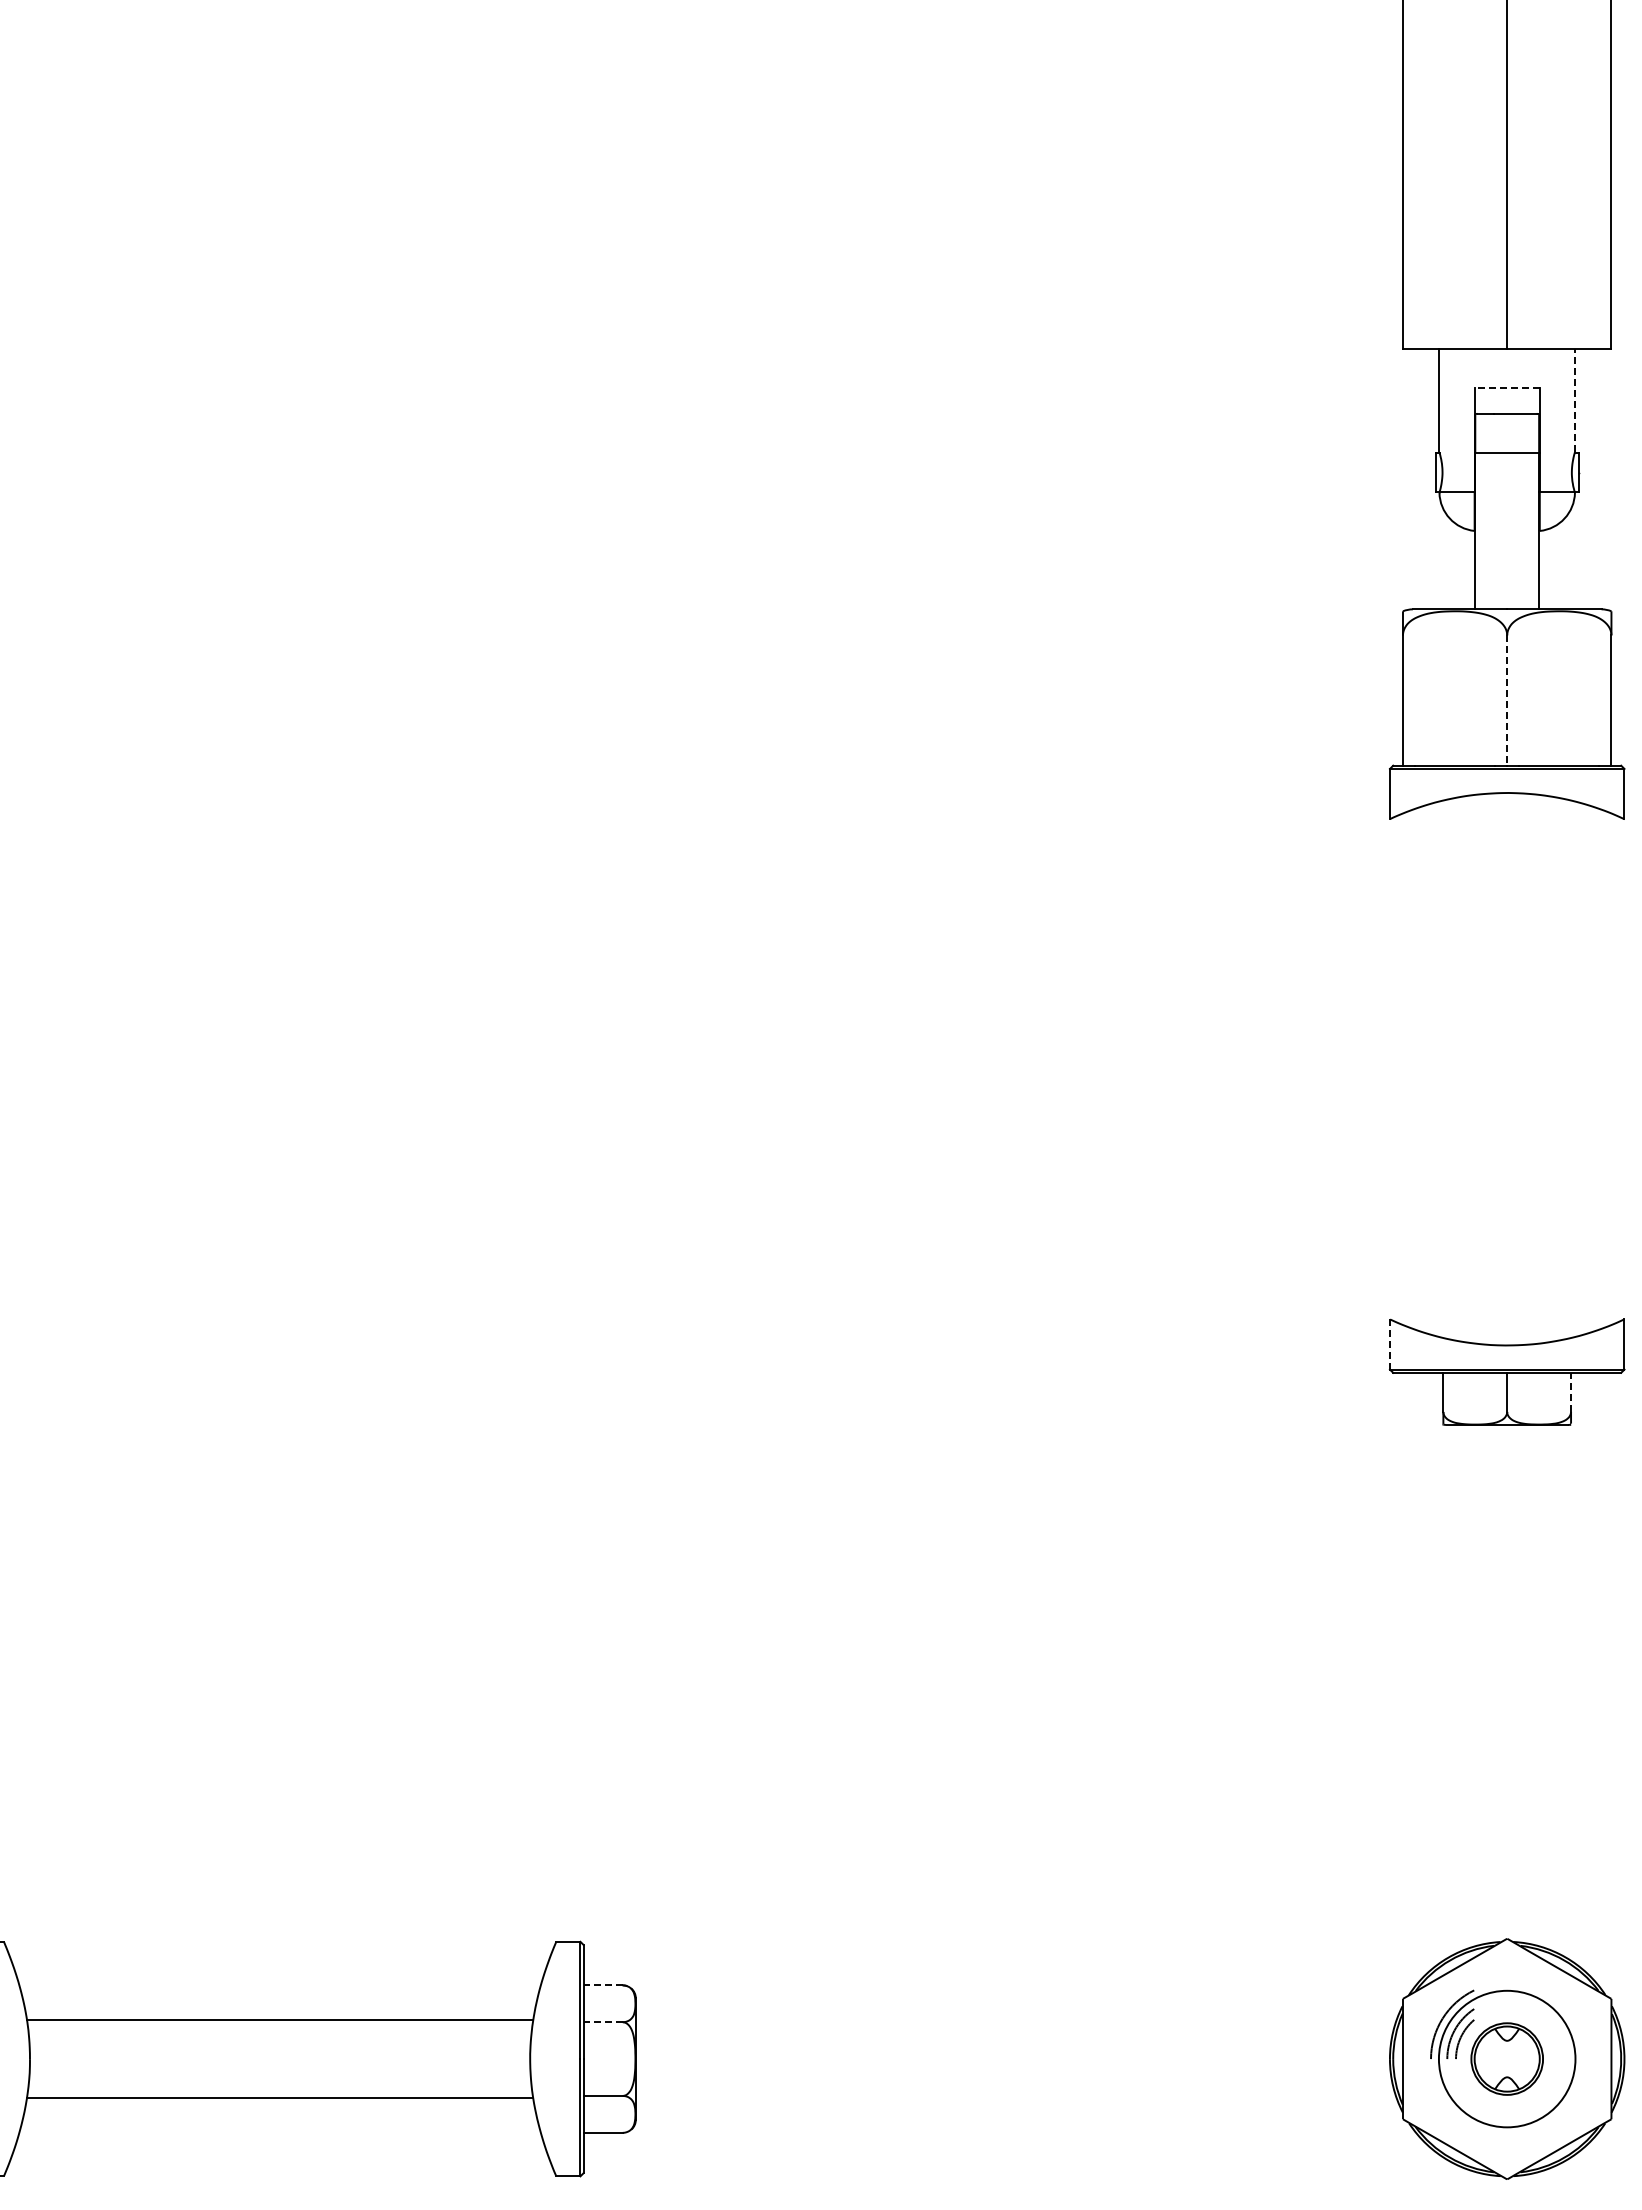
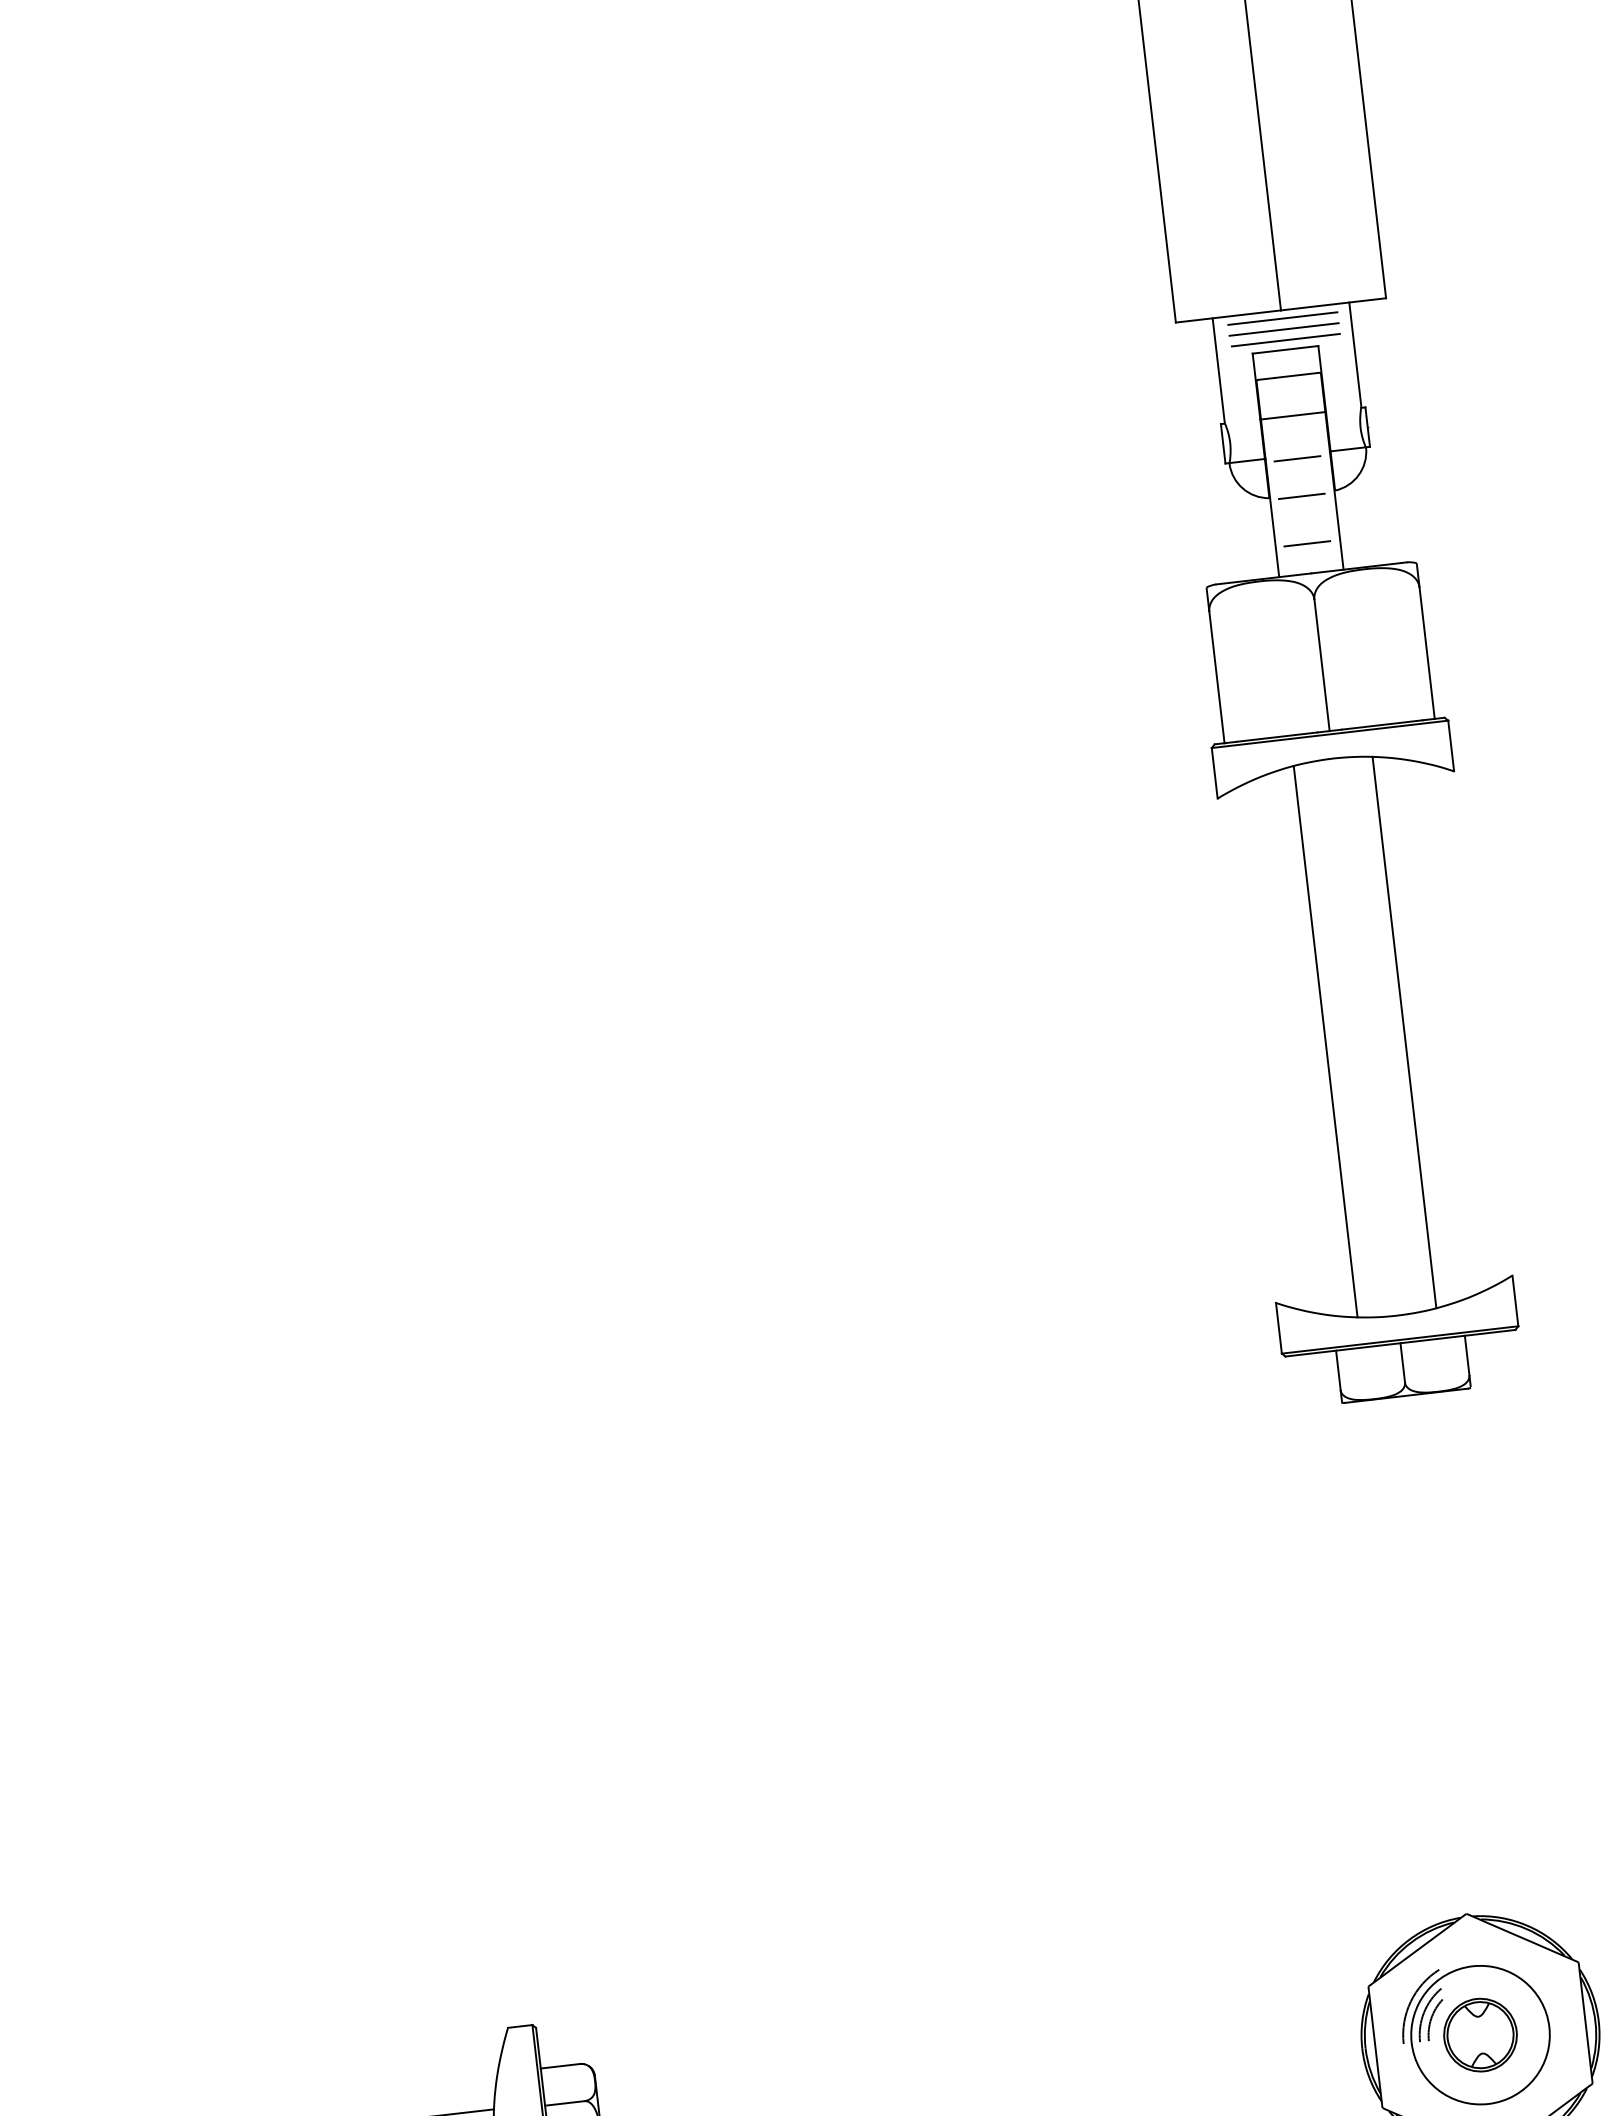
line: (1508, 356) -> (1283, 318), added
line: (1508, 367) -> (1284, 329), added
line: (1508, 378) -> (1285, 340), added
line: (1507, 387) -> (1285, 349), dashed -> solid
line: (1574, 400) -> (1354, 354), dashed -> solid
line: (1506, 495) -> (1297, 458), added
line: (1506, 532) -> (1301, 496), added
line: (1506, 579) -> (1307, 543), added
line: (1507, 701) -> (1322, 666), dashed -> solid
line: (1468, 1068) -> (1325, 1040), added
line: (1546, 1068) -> (1404, 1031), added
line: (1389, 1344) -> (1278, 1328), dashed -> solid
line: (1571, 1392) -> (1467, 1355), dashed -> solid
line: (603, 1985) -> (560, 2066), dashed -> solid
line: (603, 2022) -> (565, 2103), dashed -> solid

